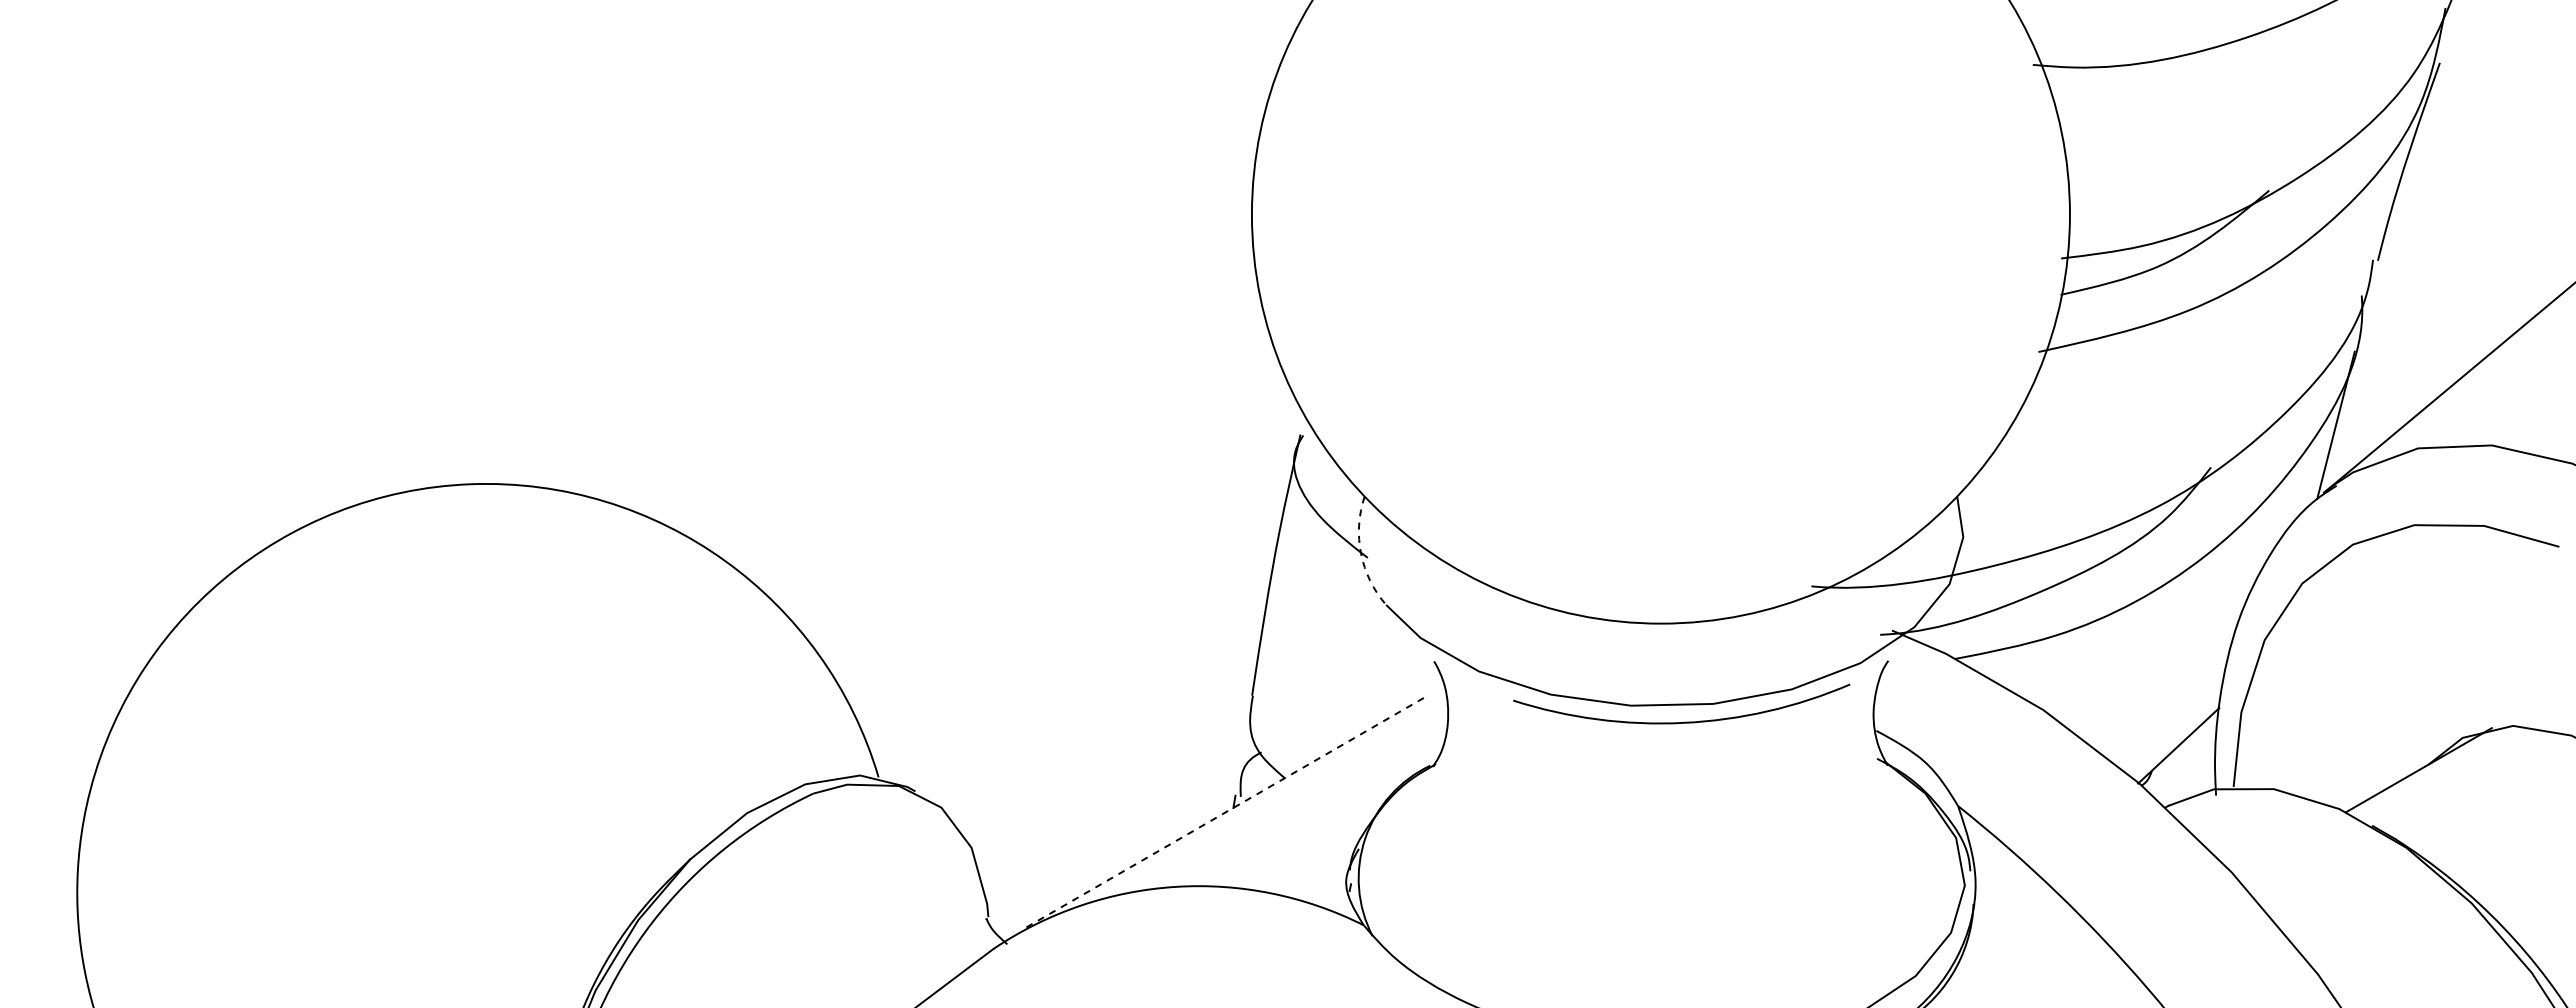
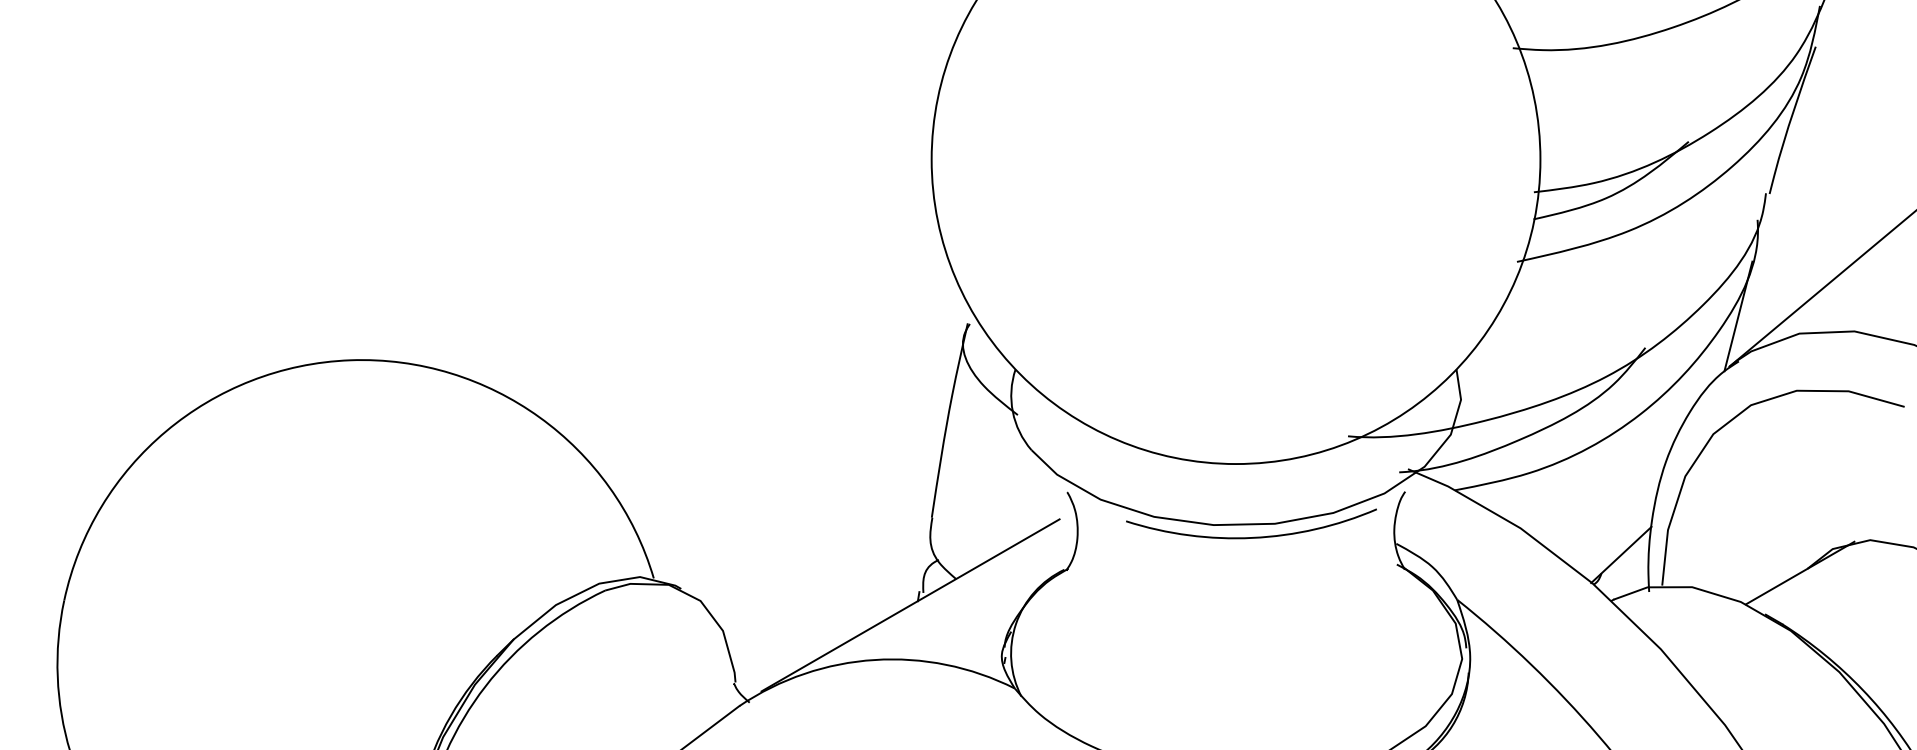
arc: (1361, 553) -> (1013, 411), dashed -> solid
line: (1223, 813) -> (910, 605), dashed -> solid

